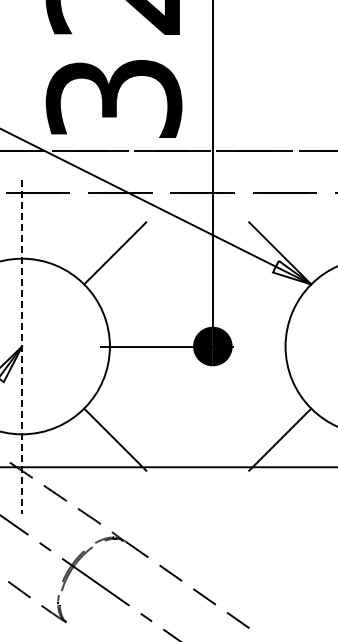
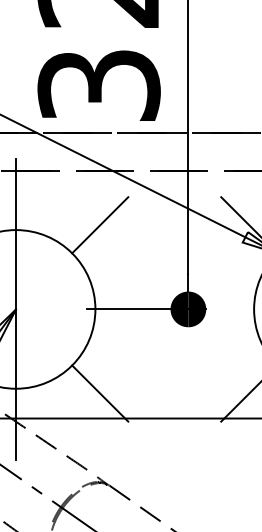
line: (22, 347) -> (16, 310), dashed -> solid

